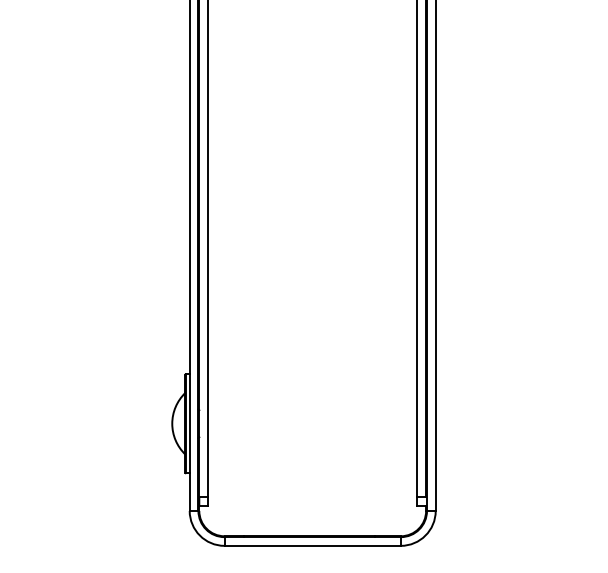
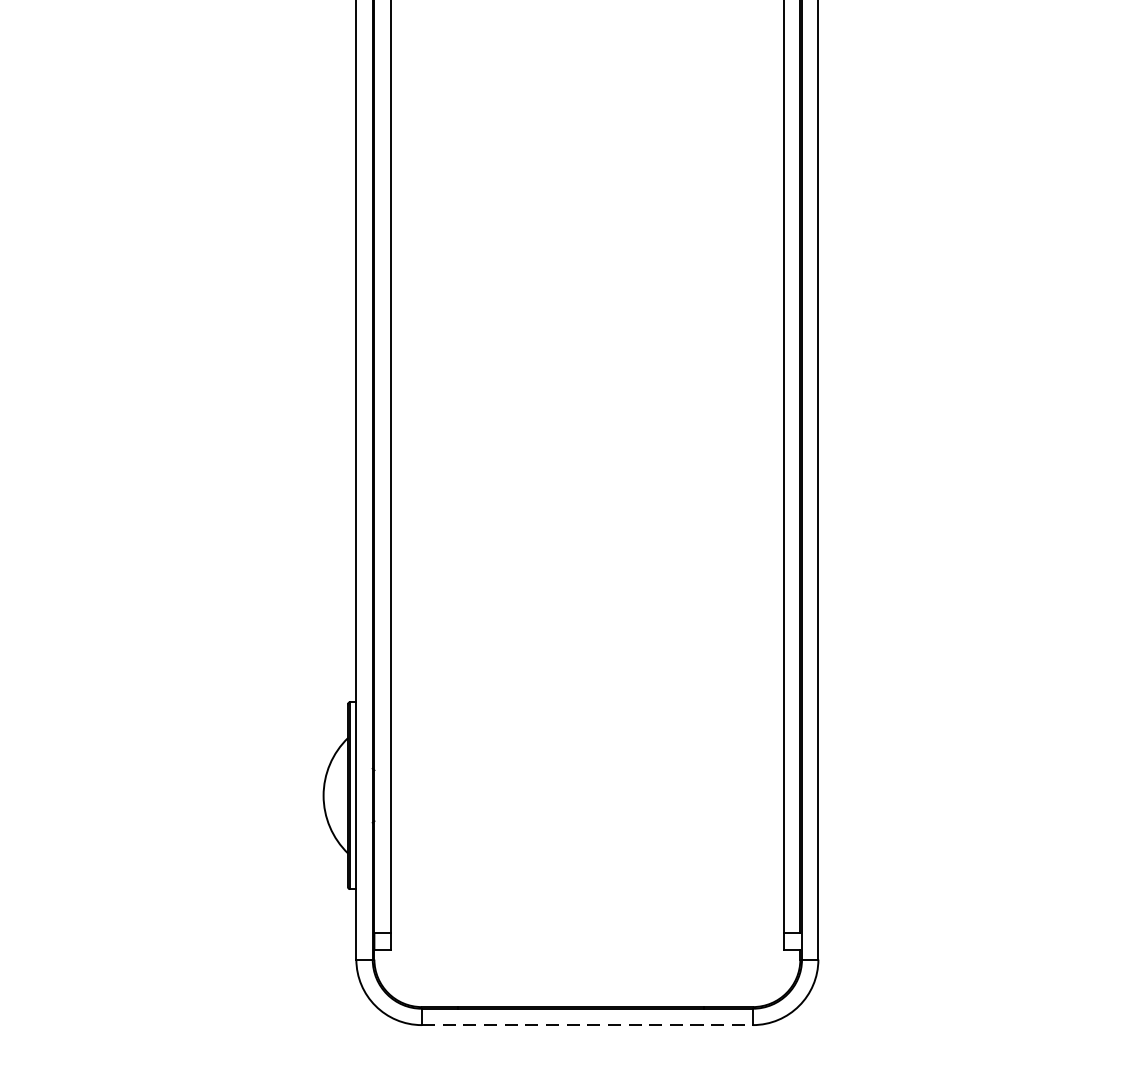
line: (313, 545) -> (588, 1024), solid -> dashed

